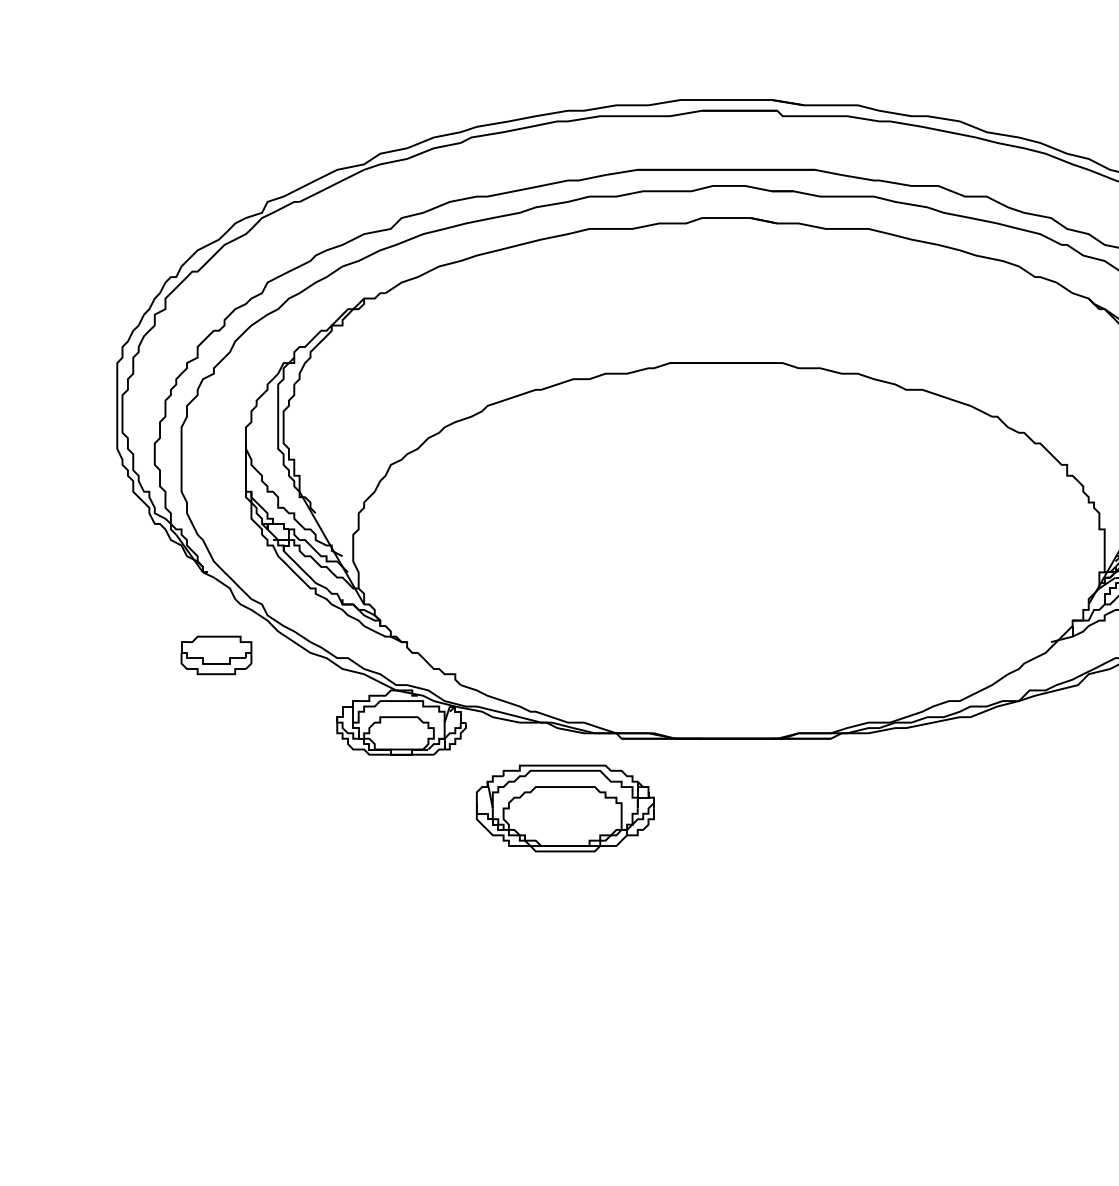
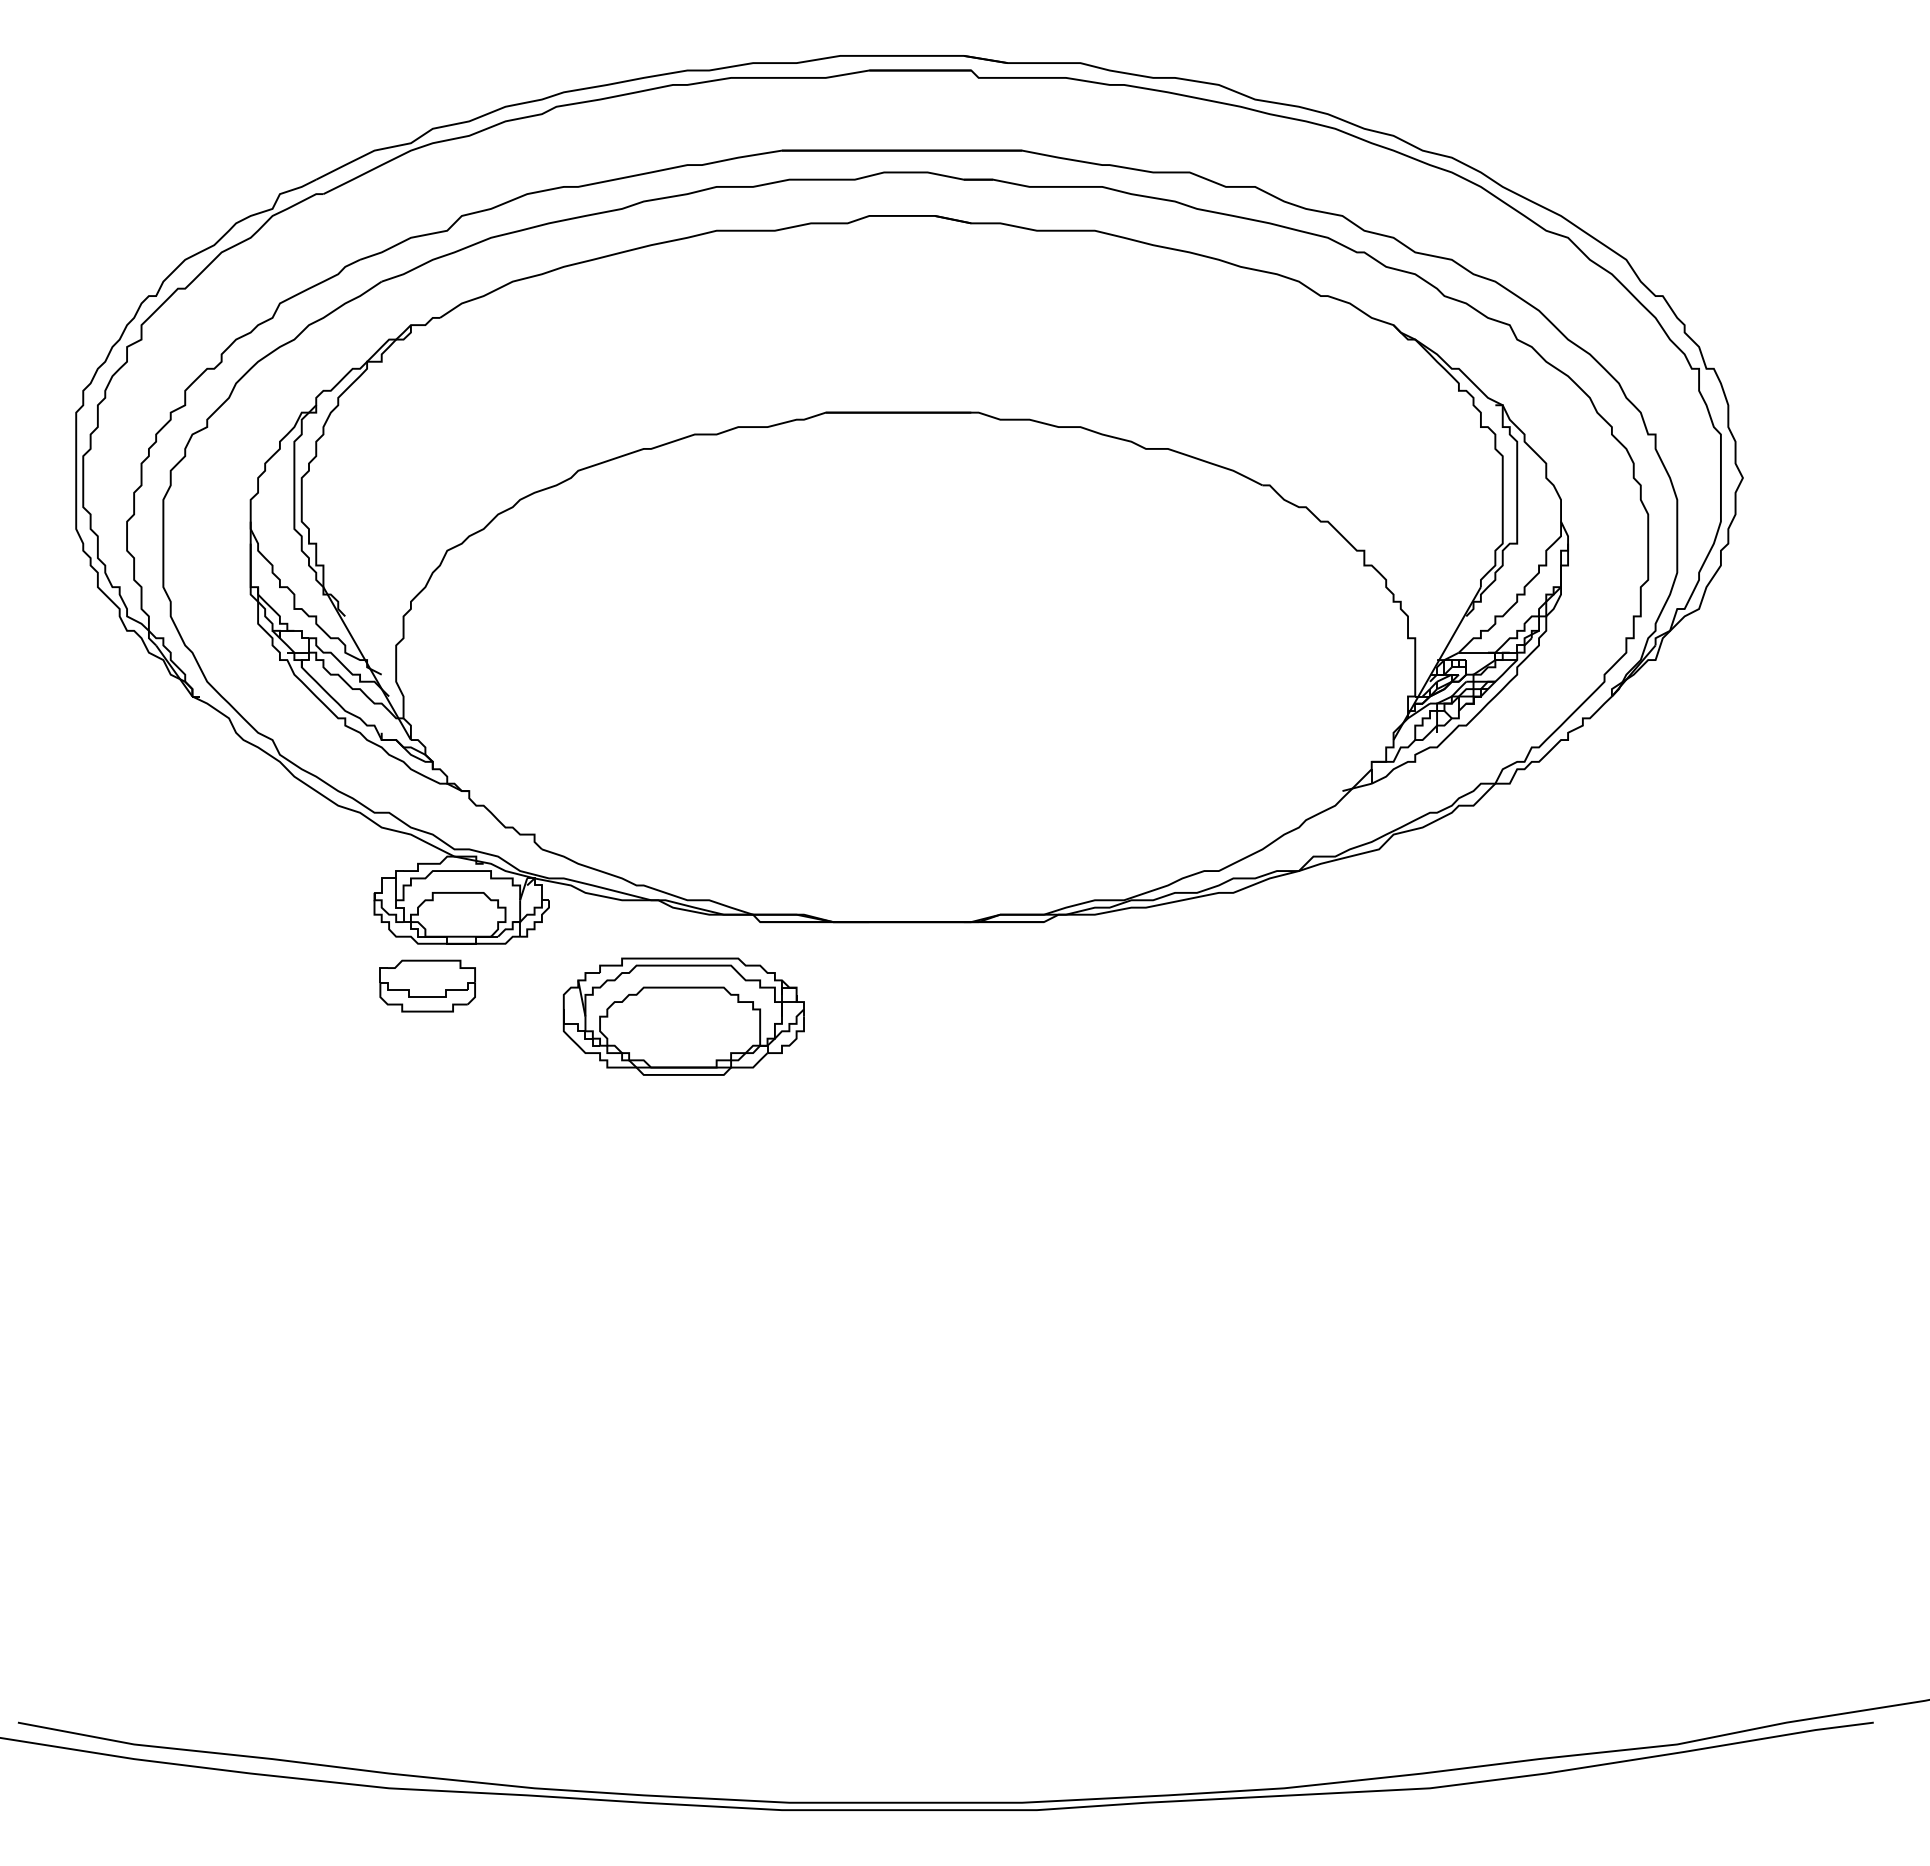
part: (216, 654) -> (427, 985), moved

